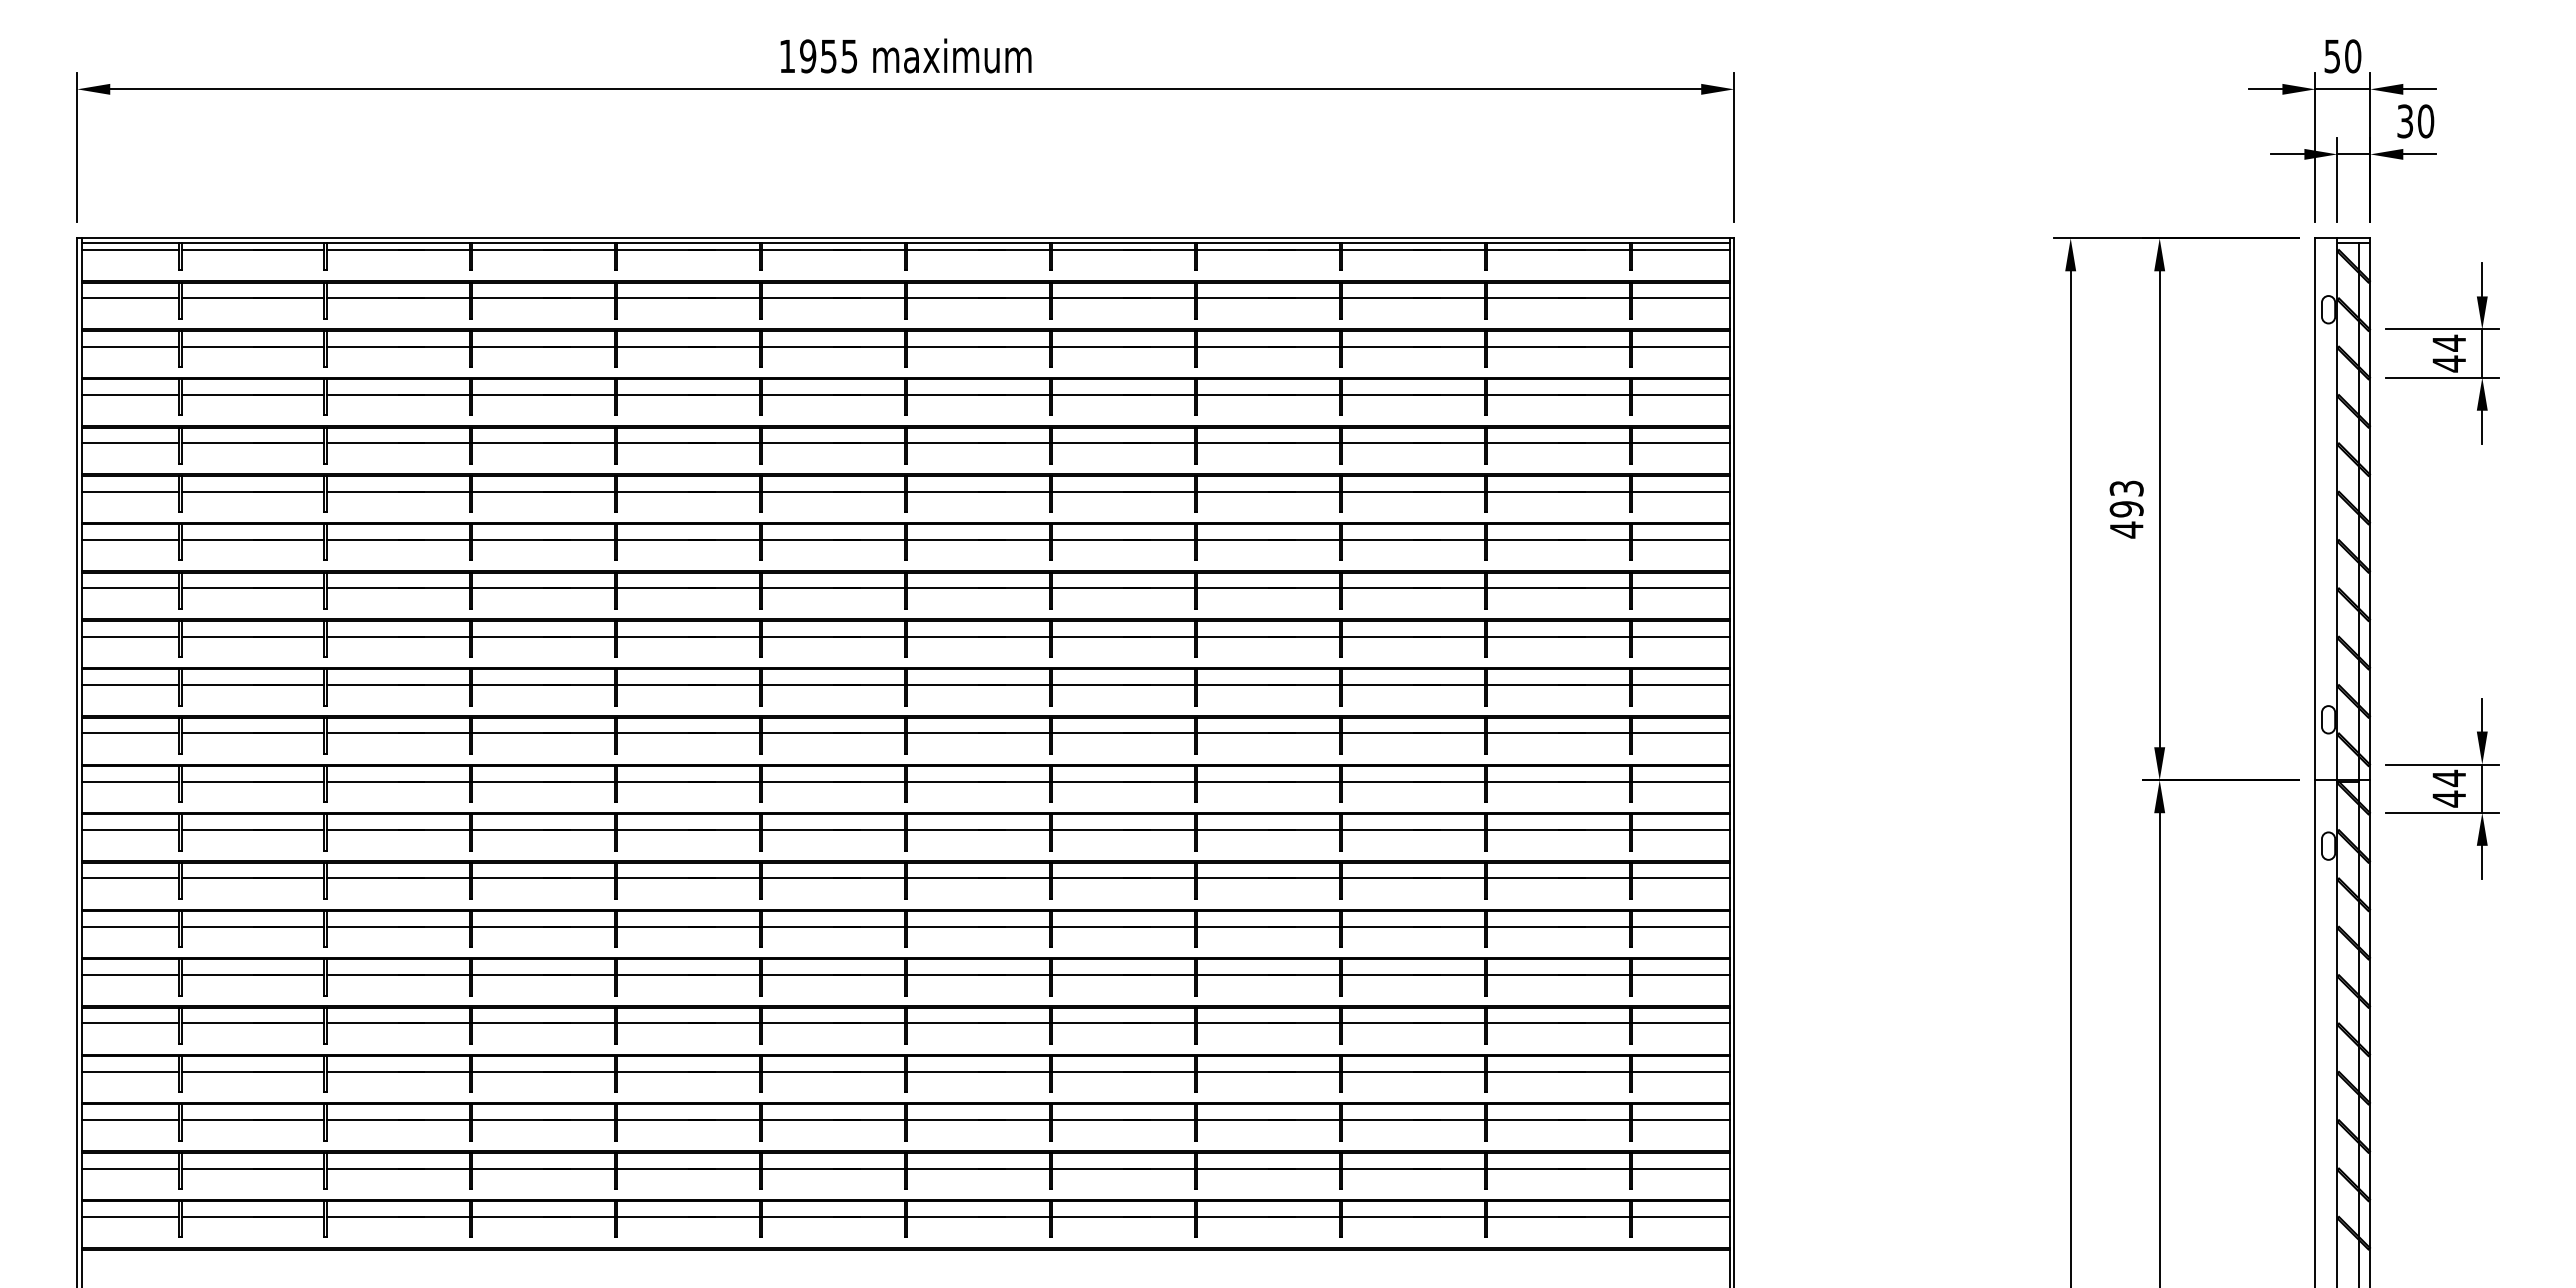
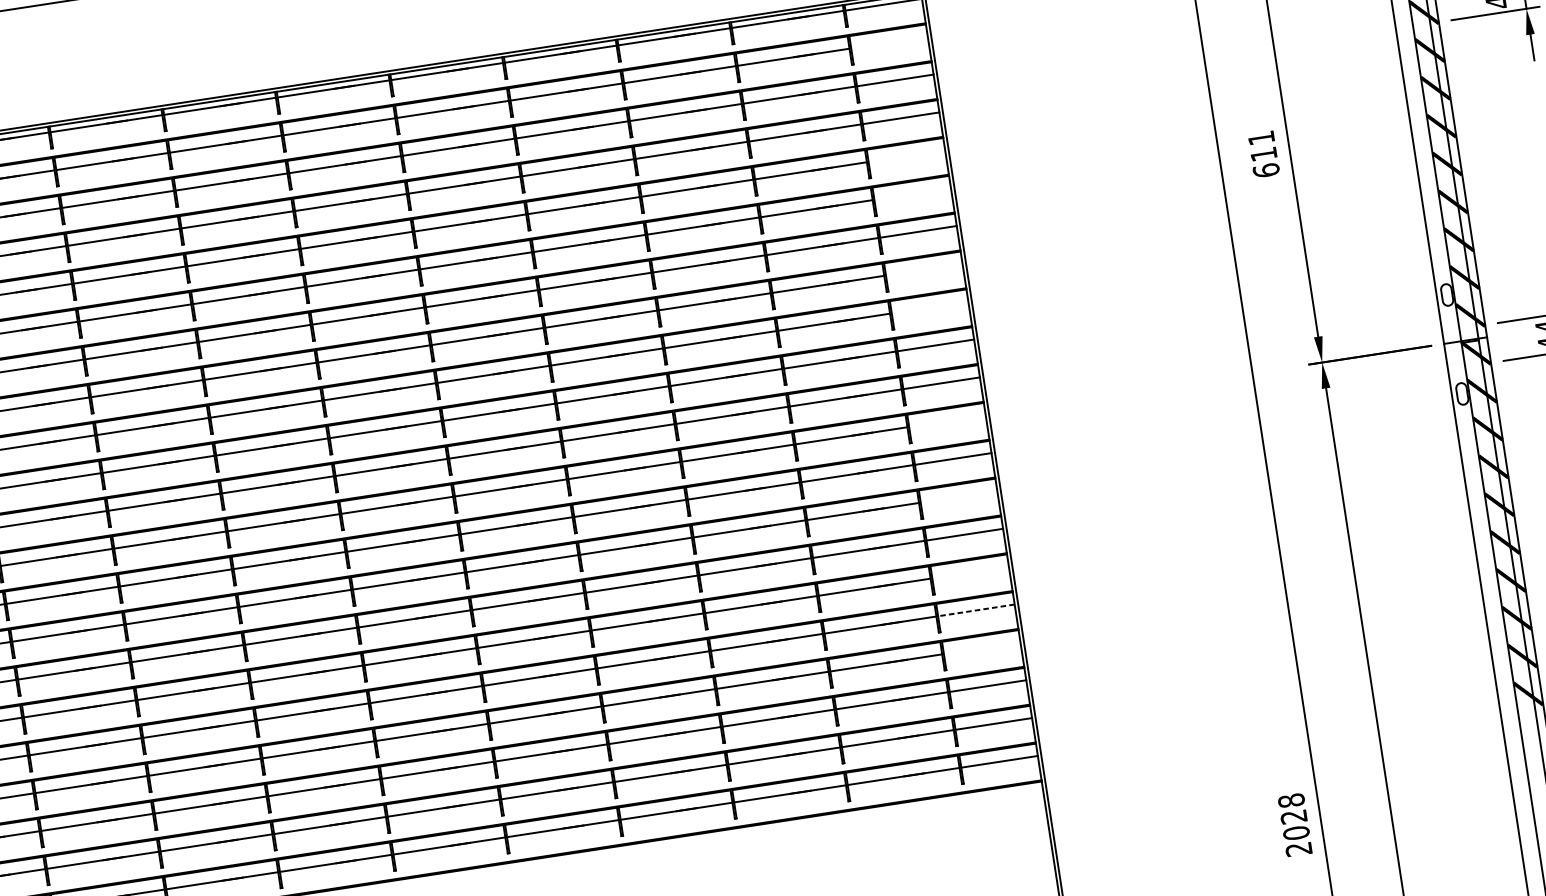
line: (1680, 298) -> (889, 42), removed
line: (1680, 443) -> (906, 156), removed
line: (1680, 491) -> (912, 193), removed
text: (2126, 509) -> (1263, 154), 493 -> 611
line: (1680, 588) -> (924, 269), removed
line: (1680, 636) -> (929, 307), removed
line: (1680, 781) -> (947, 420), removed
line: (1680, 878) -> (958, 496), removed
line: (1680, 975) -> (970, 572), removed
line: (1680, 1023) -> (976, 610), solid -> dashed
line: (1680, 1071) -> (981, 648), removed

